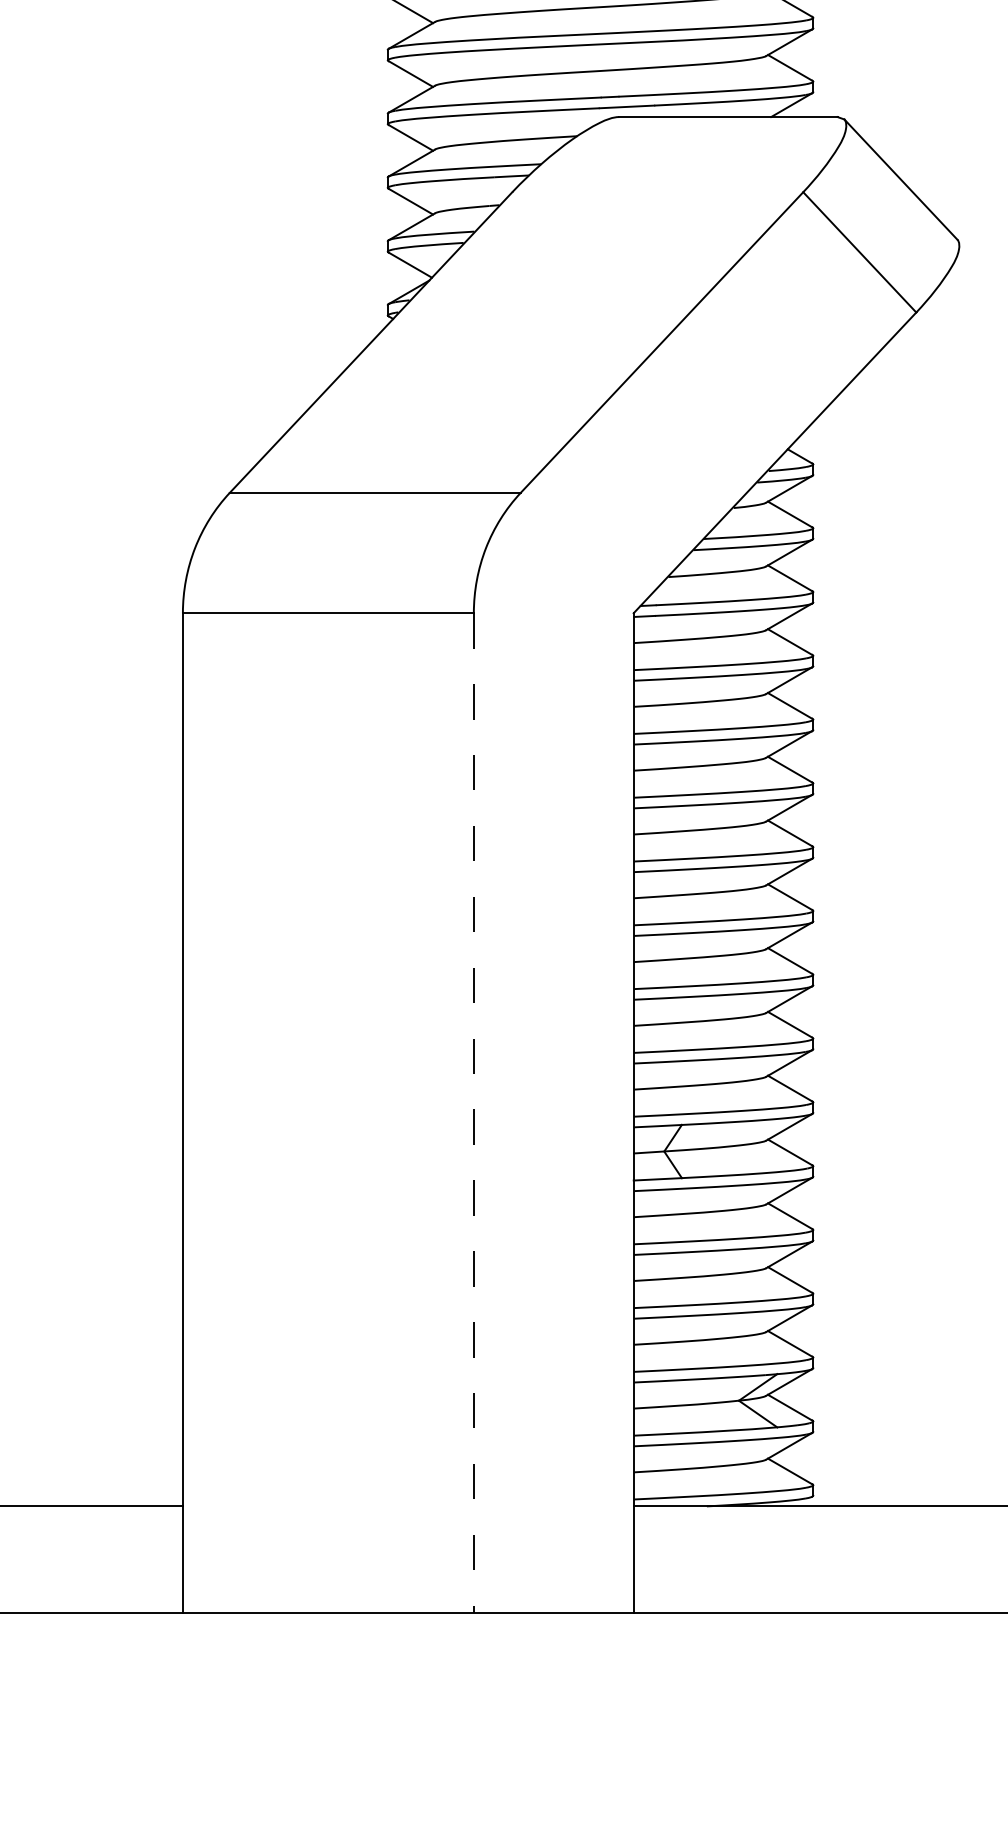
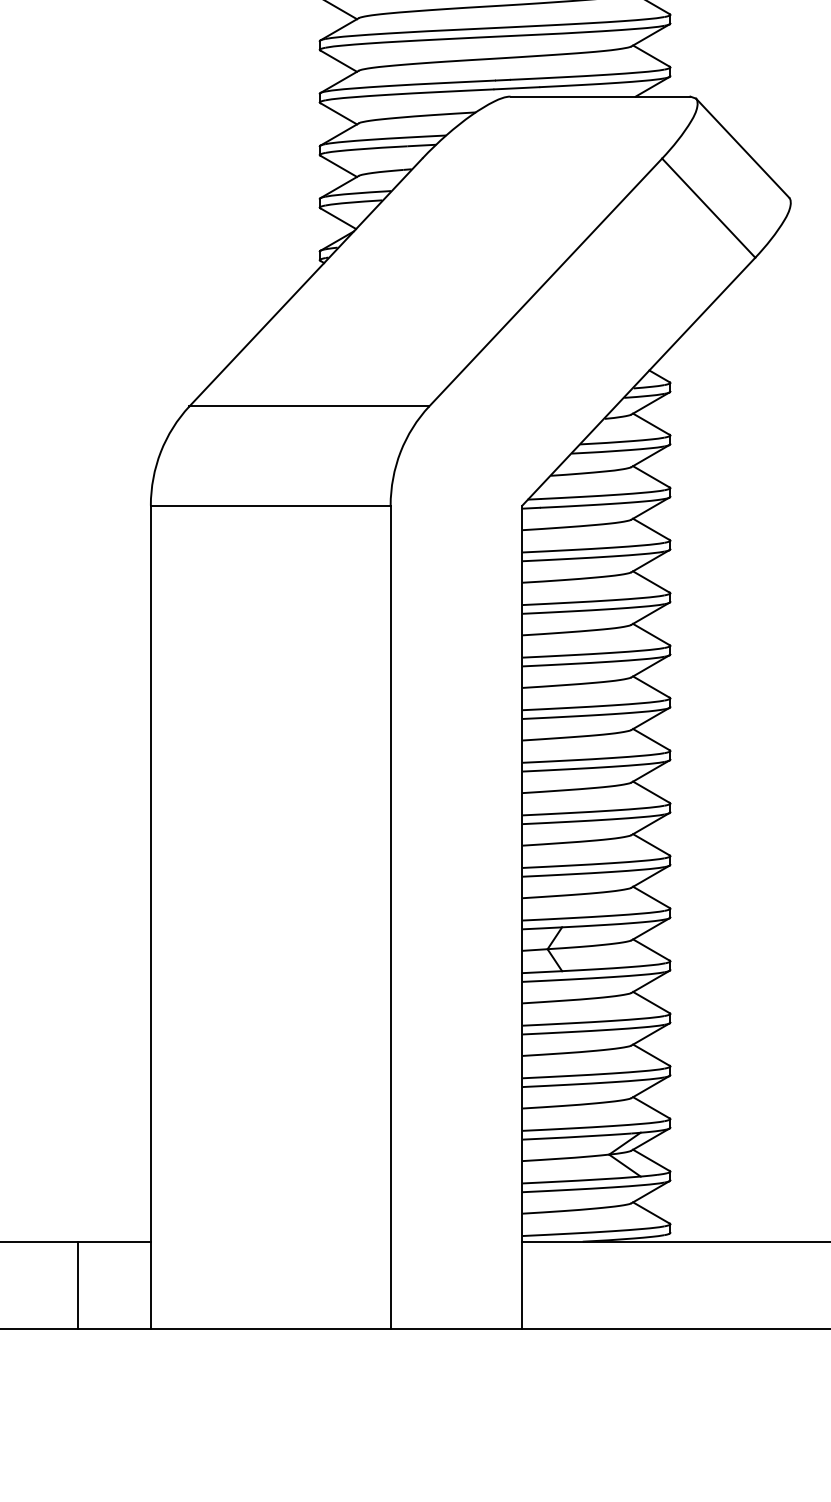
line: (473, 1113) -> (390, 917), dashed -> solid
line: (95, 1559) -> (78, 1285), added

